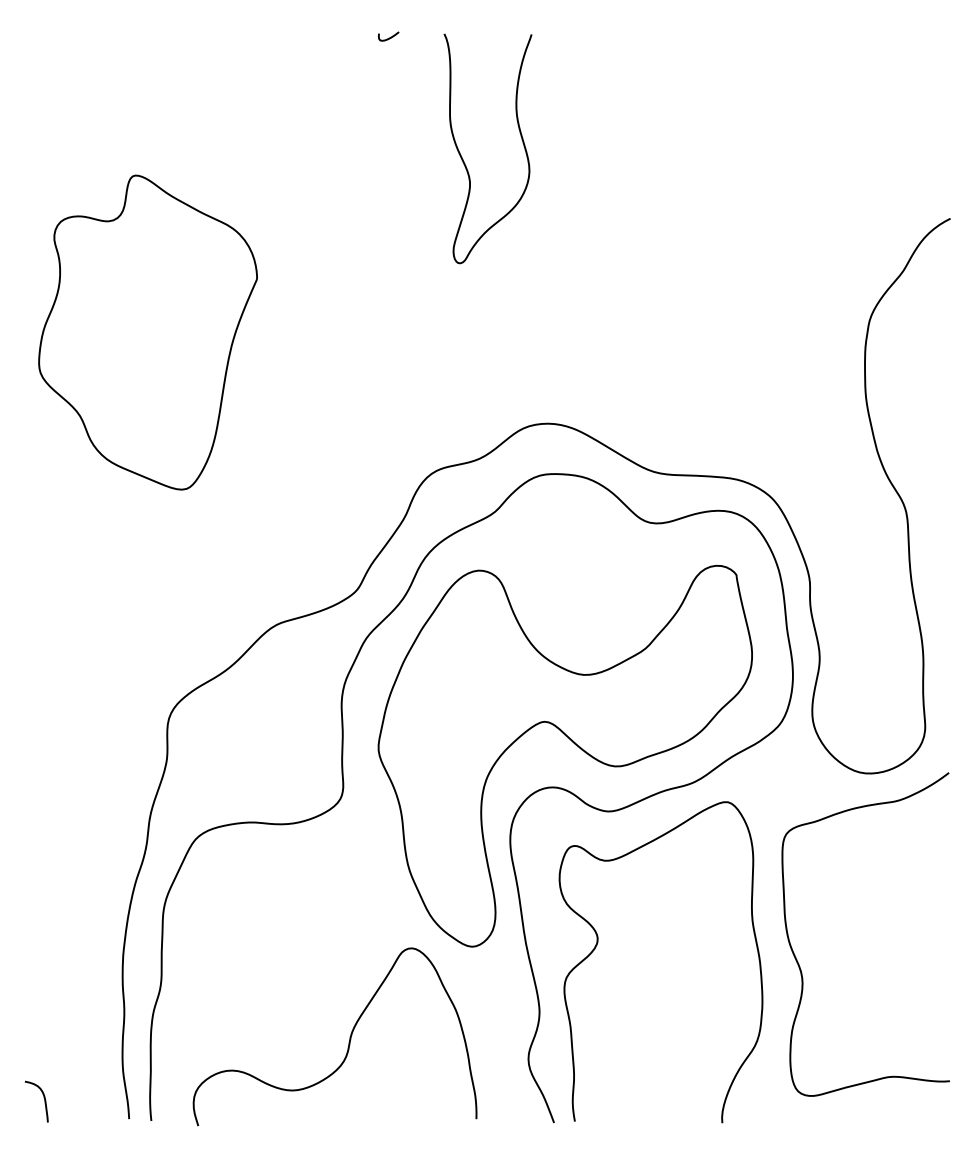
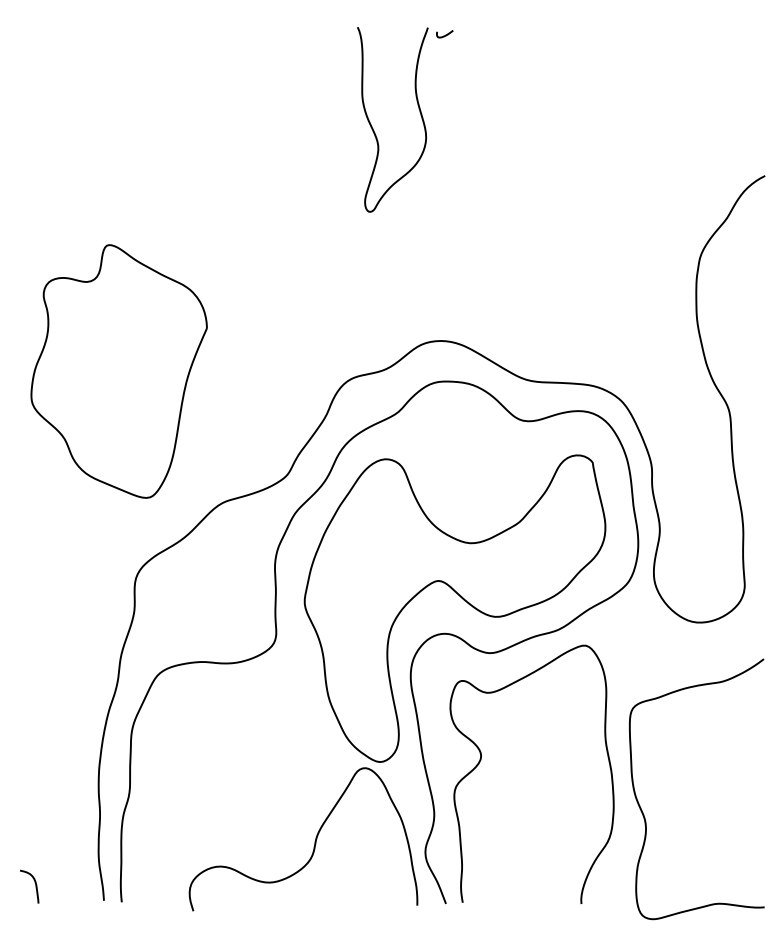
curve: (389, 37) -> (445, 34), moved
part: (147, 332) -> (118, 371), moved
curve: (798, 961) -> (642, 810), moved
curve: (349, 1037) -> (315, 839), moved

